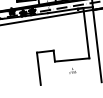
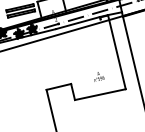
text: (72, 70) -> (98, 75), moved

